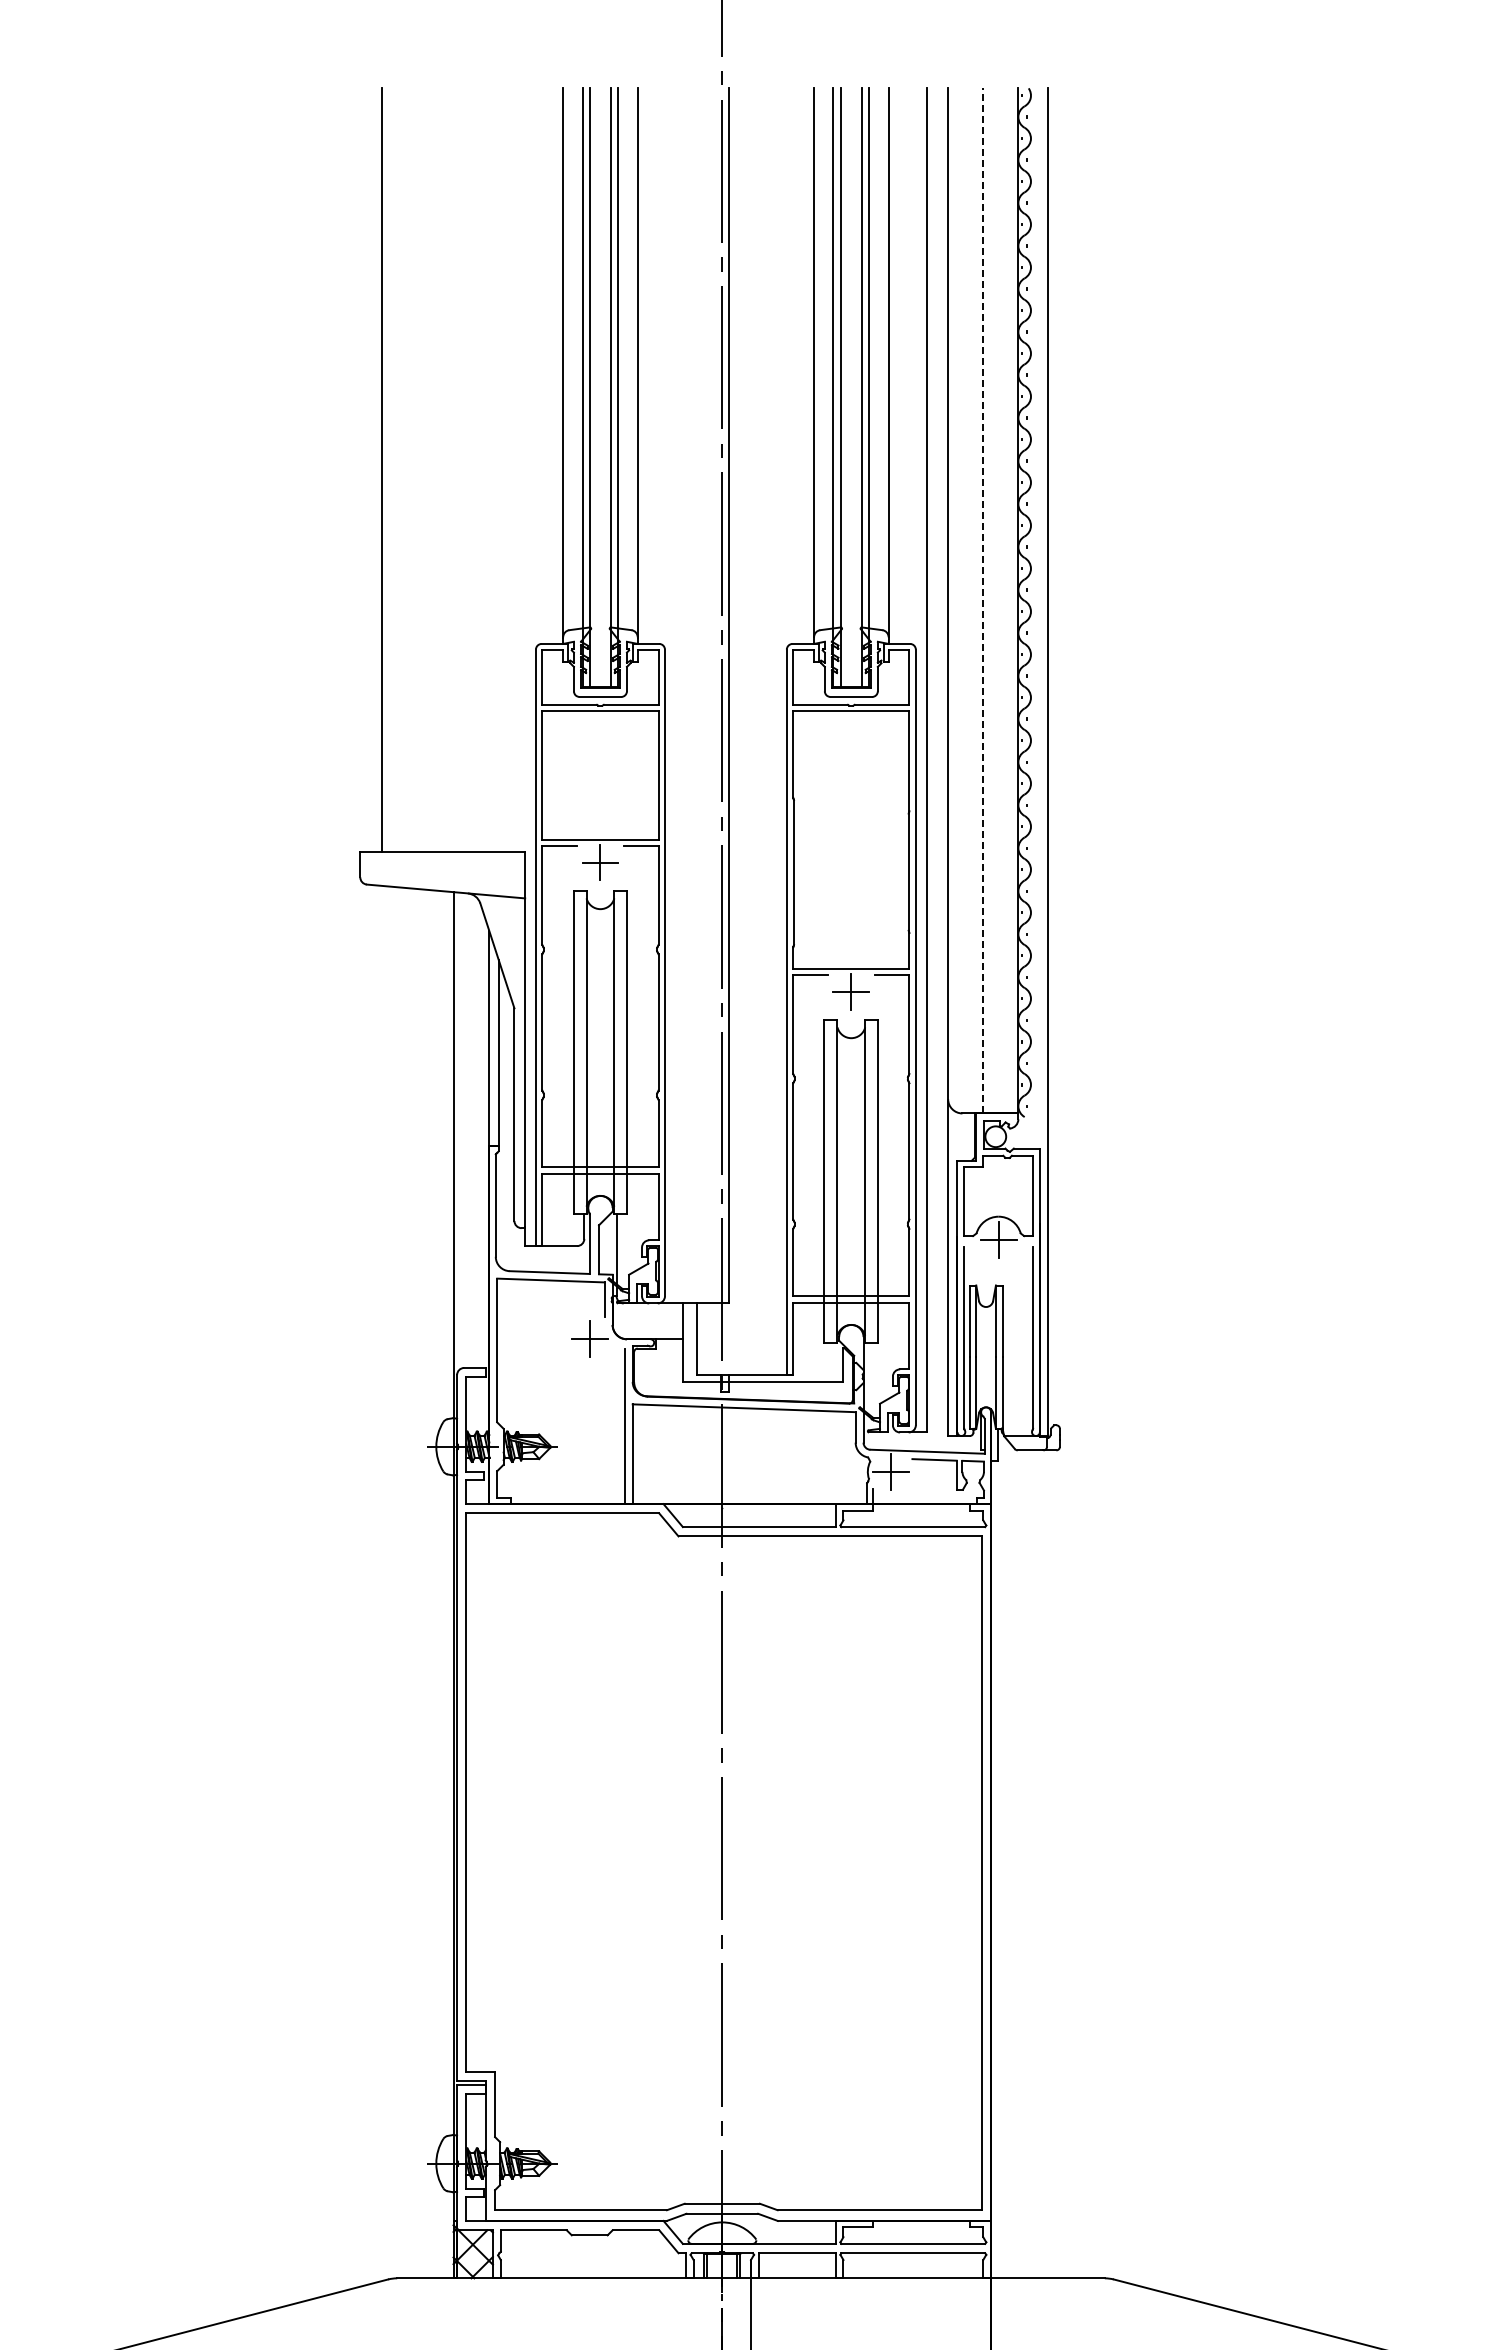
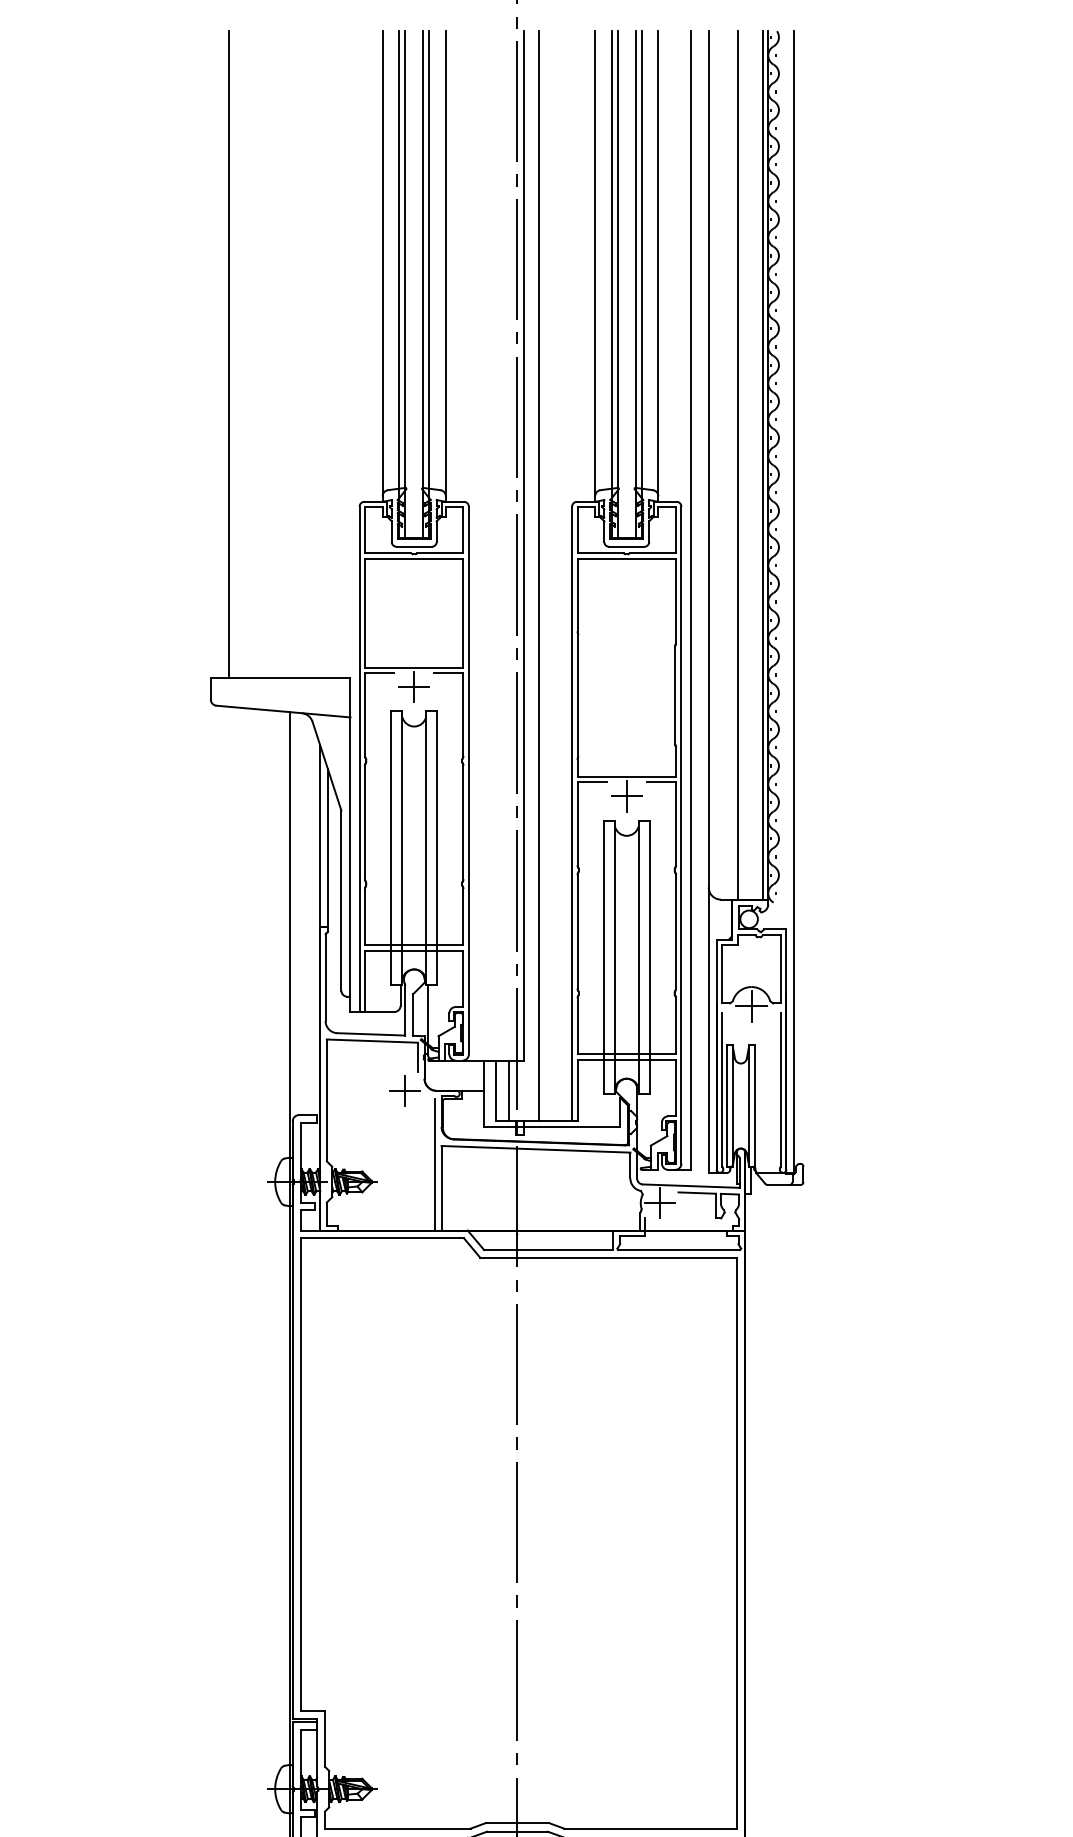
line: (982, 600) -> (737, 465), dashed -> solid
line: (1012, 600) -> (763, 465), added
line: (747, 731) -> (538, 576), added
line: (712, 1339) -> (509, 1091), added

